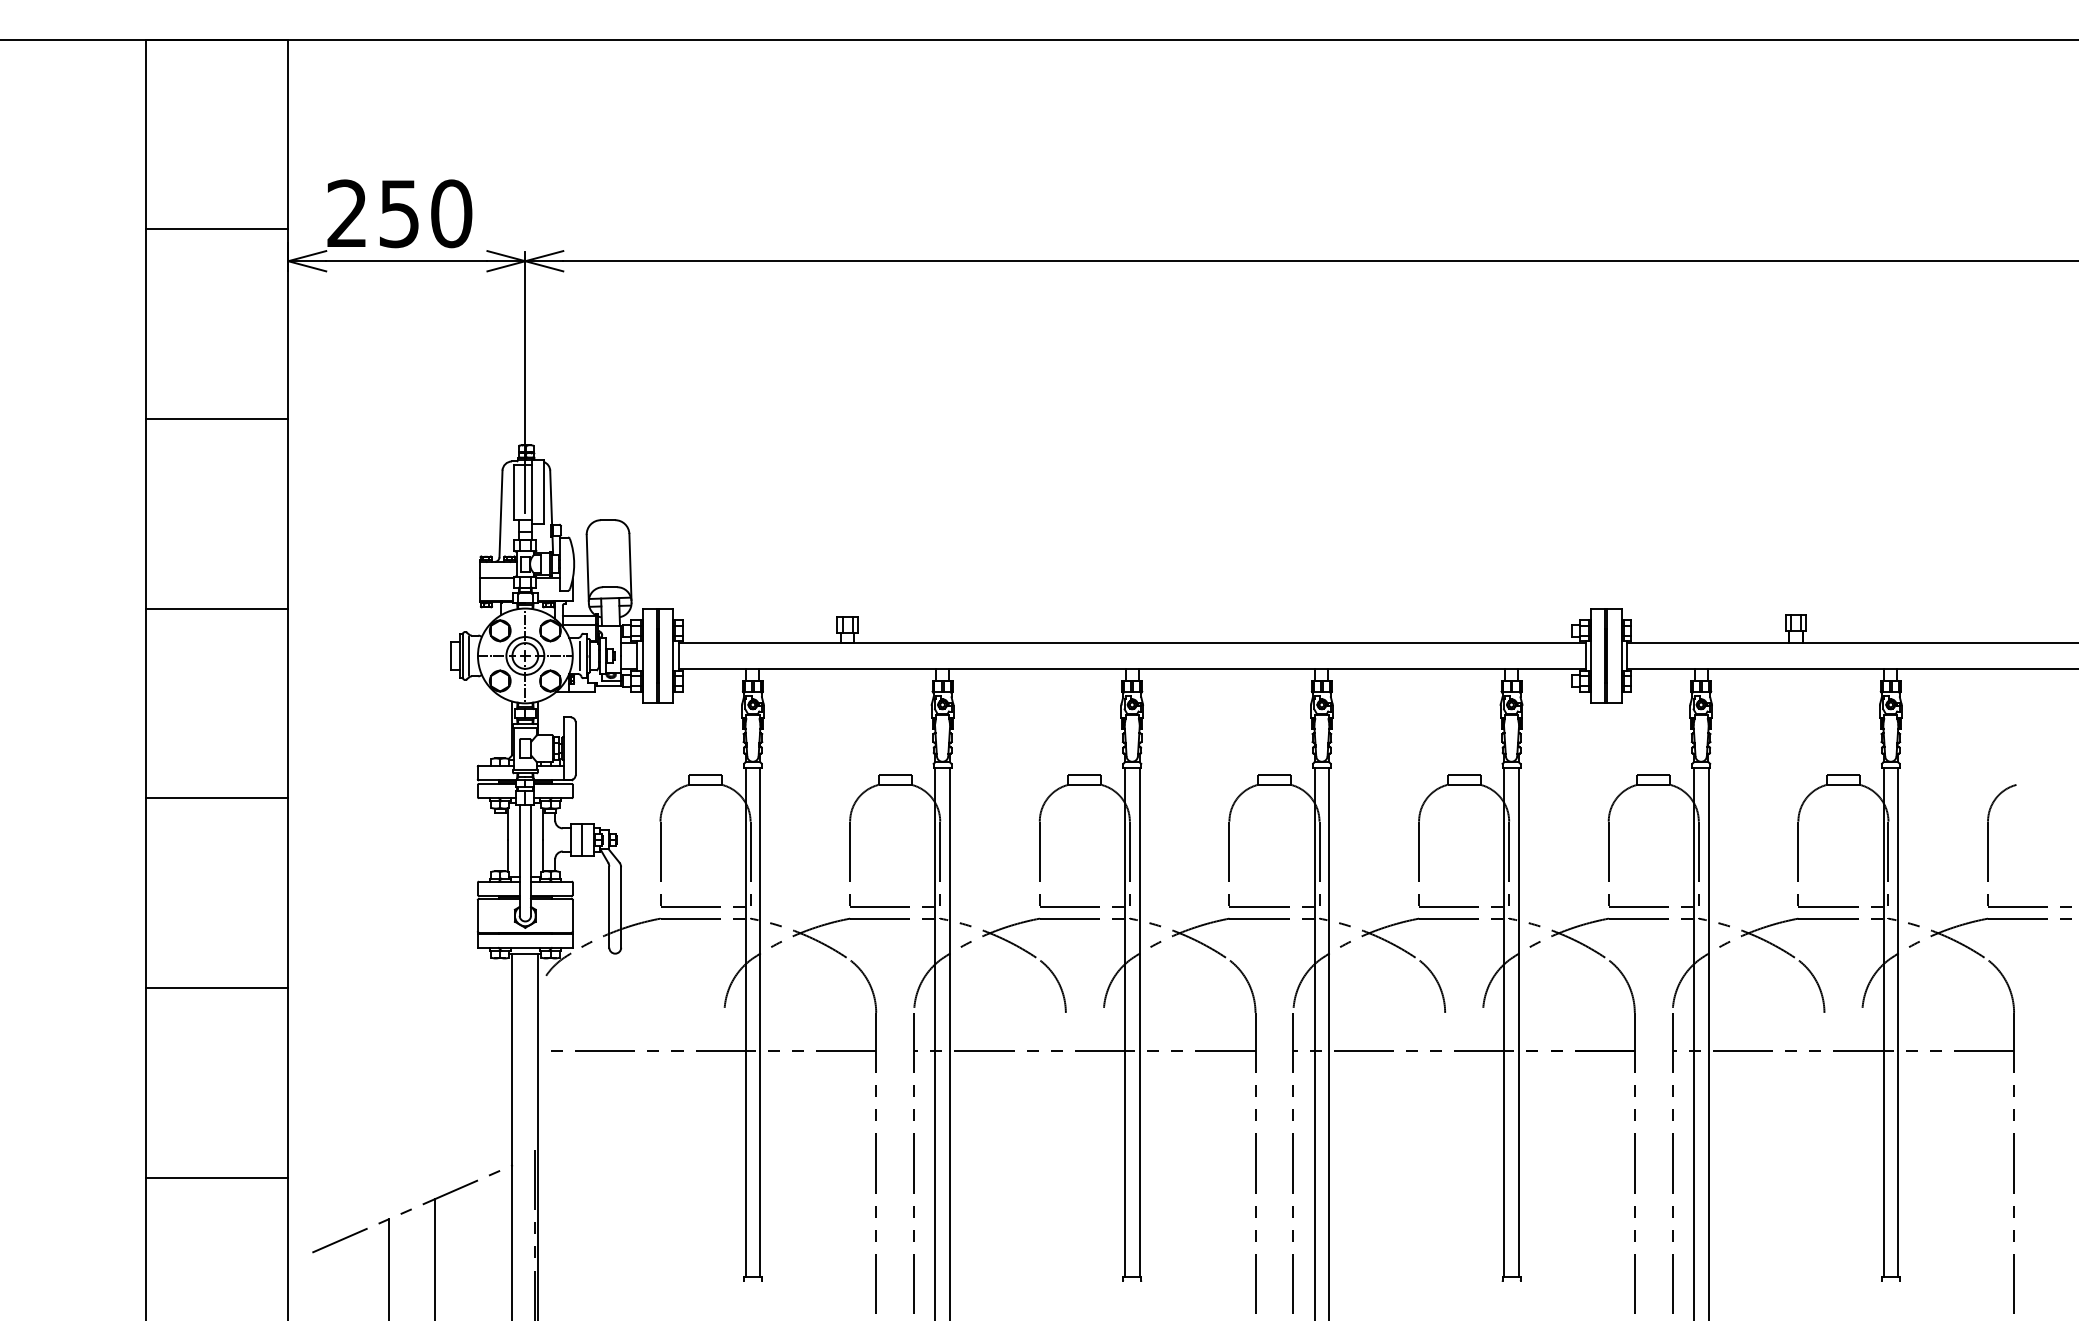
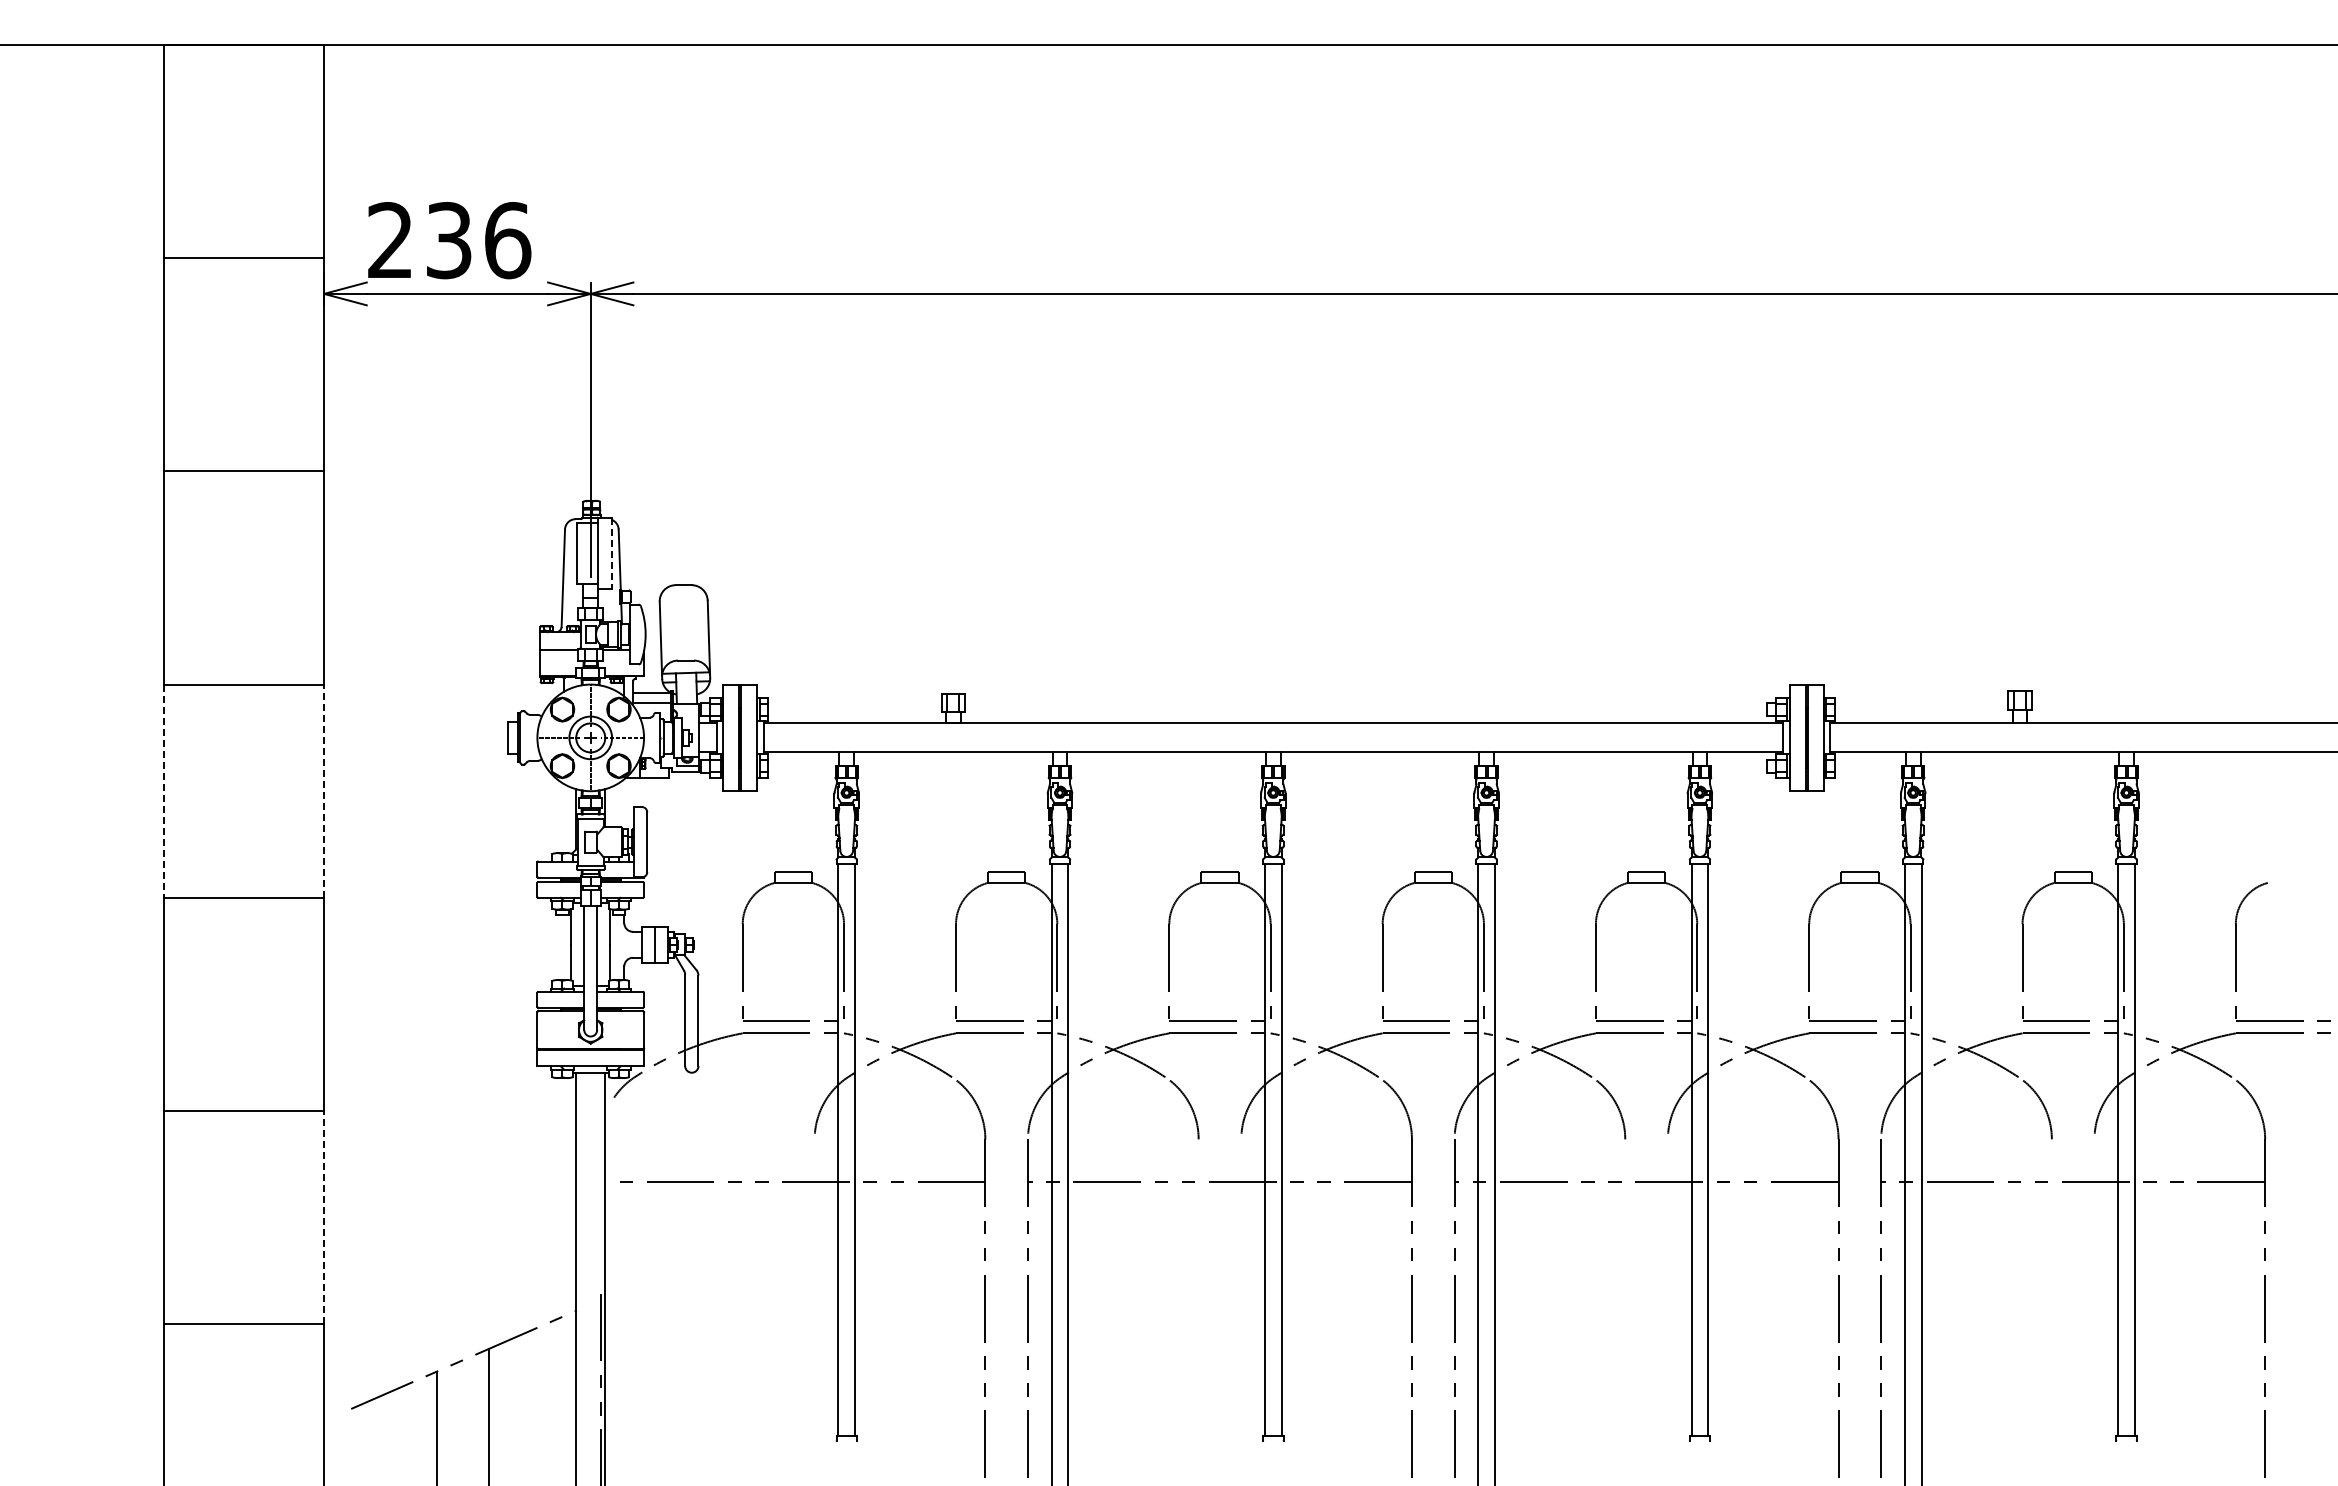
text: (426, 213) -> (479, 240), 250 -> 236
line: (543, 492) -> (611, 553), solid -> dashed
line: (468, 655) -> (526, 737), removed
line: (580, 655) -> (652, 737), removed
line: (146, 703) -> (164, 791), solid -> dashed
line: (288, 703) -> (324, 791), solid -> dashed
line: (288, 1082) -> (324, 1217), solid -> dashed

